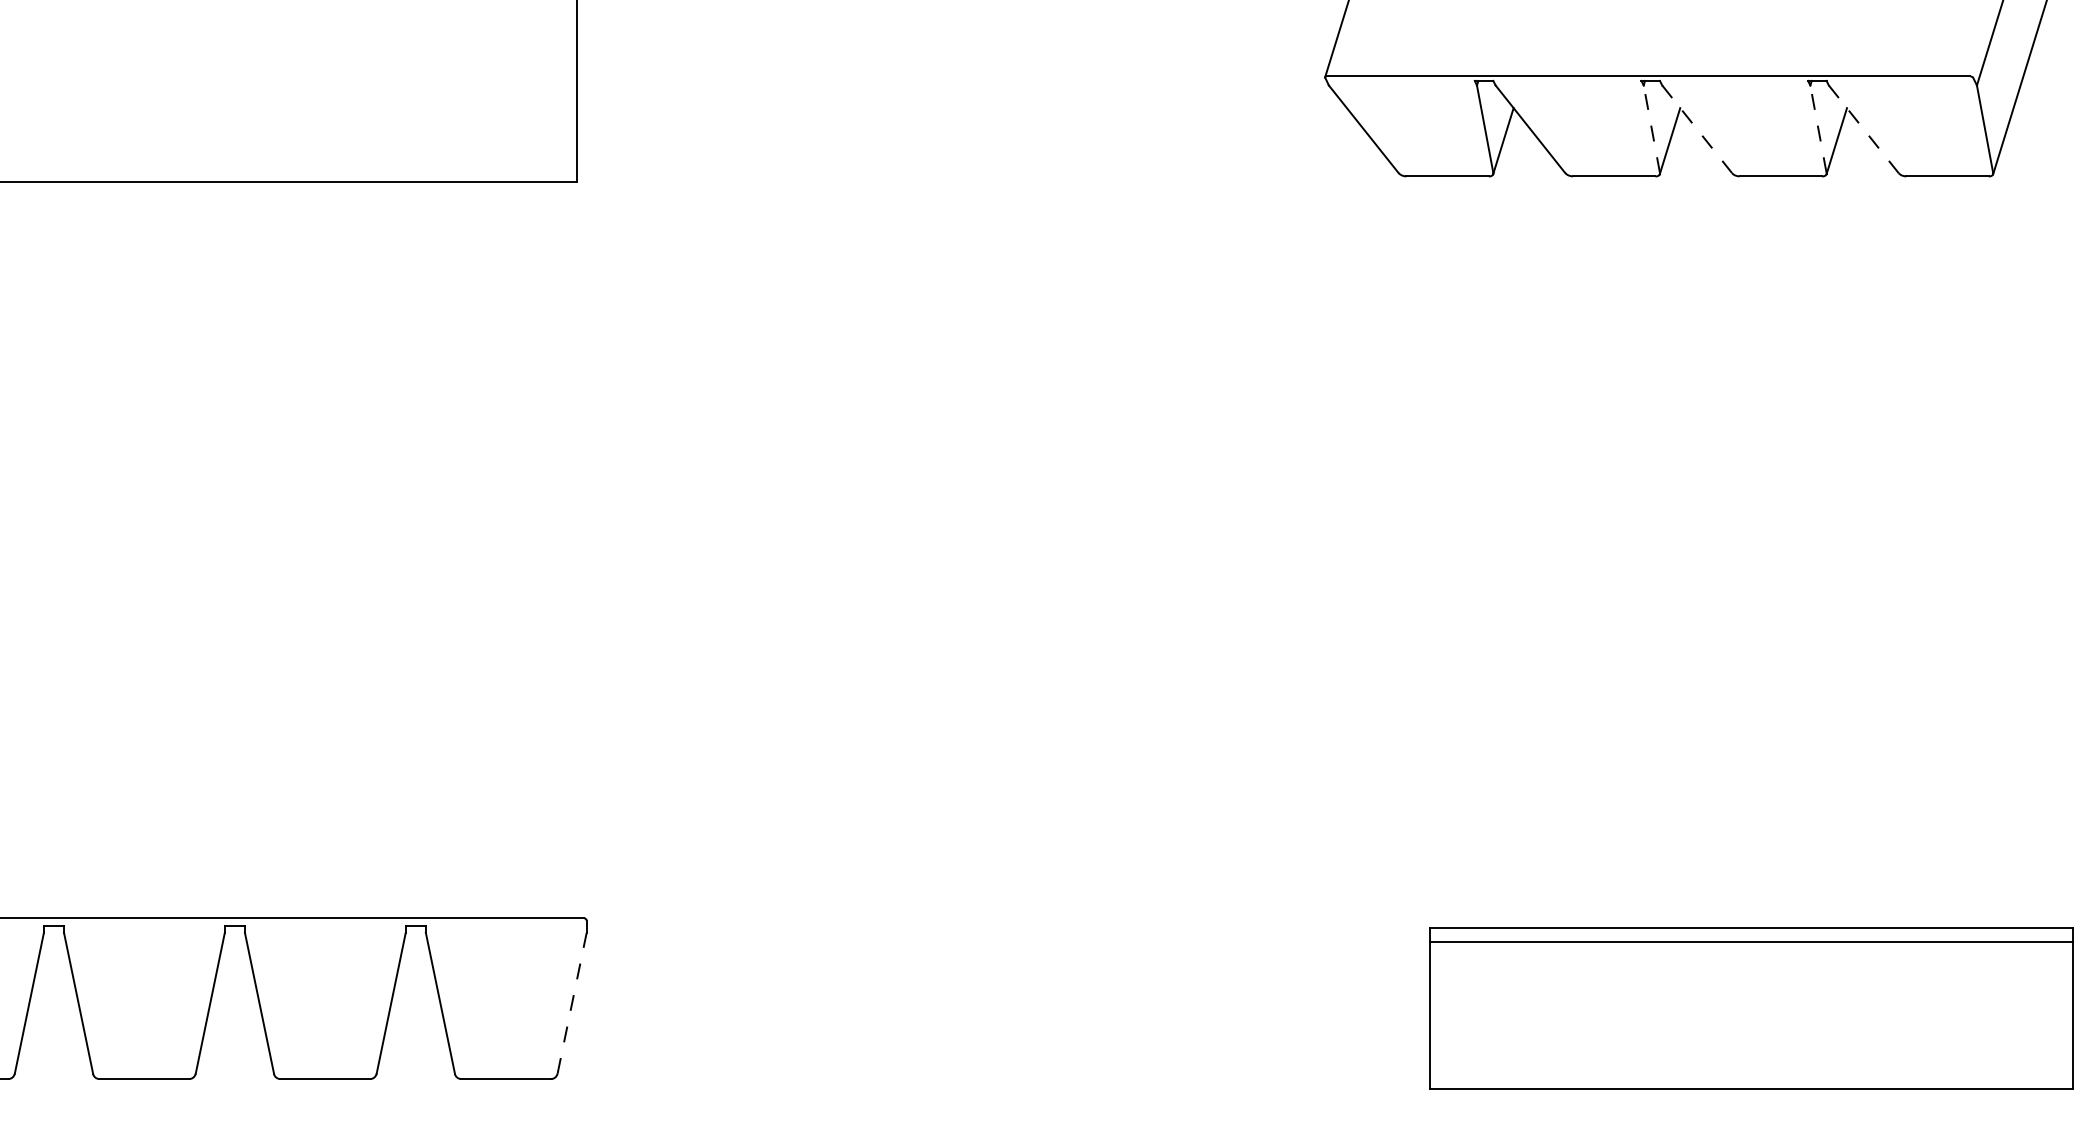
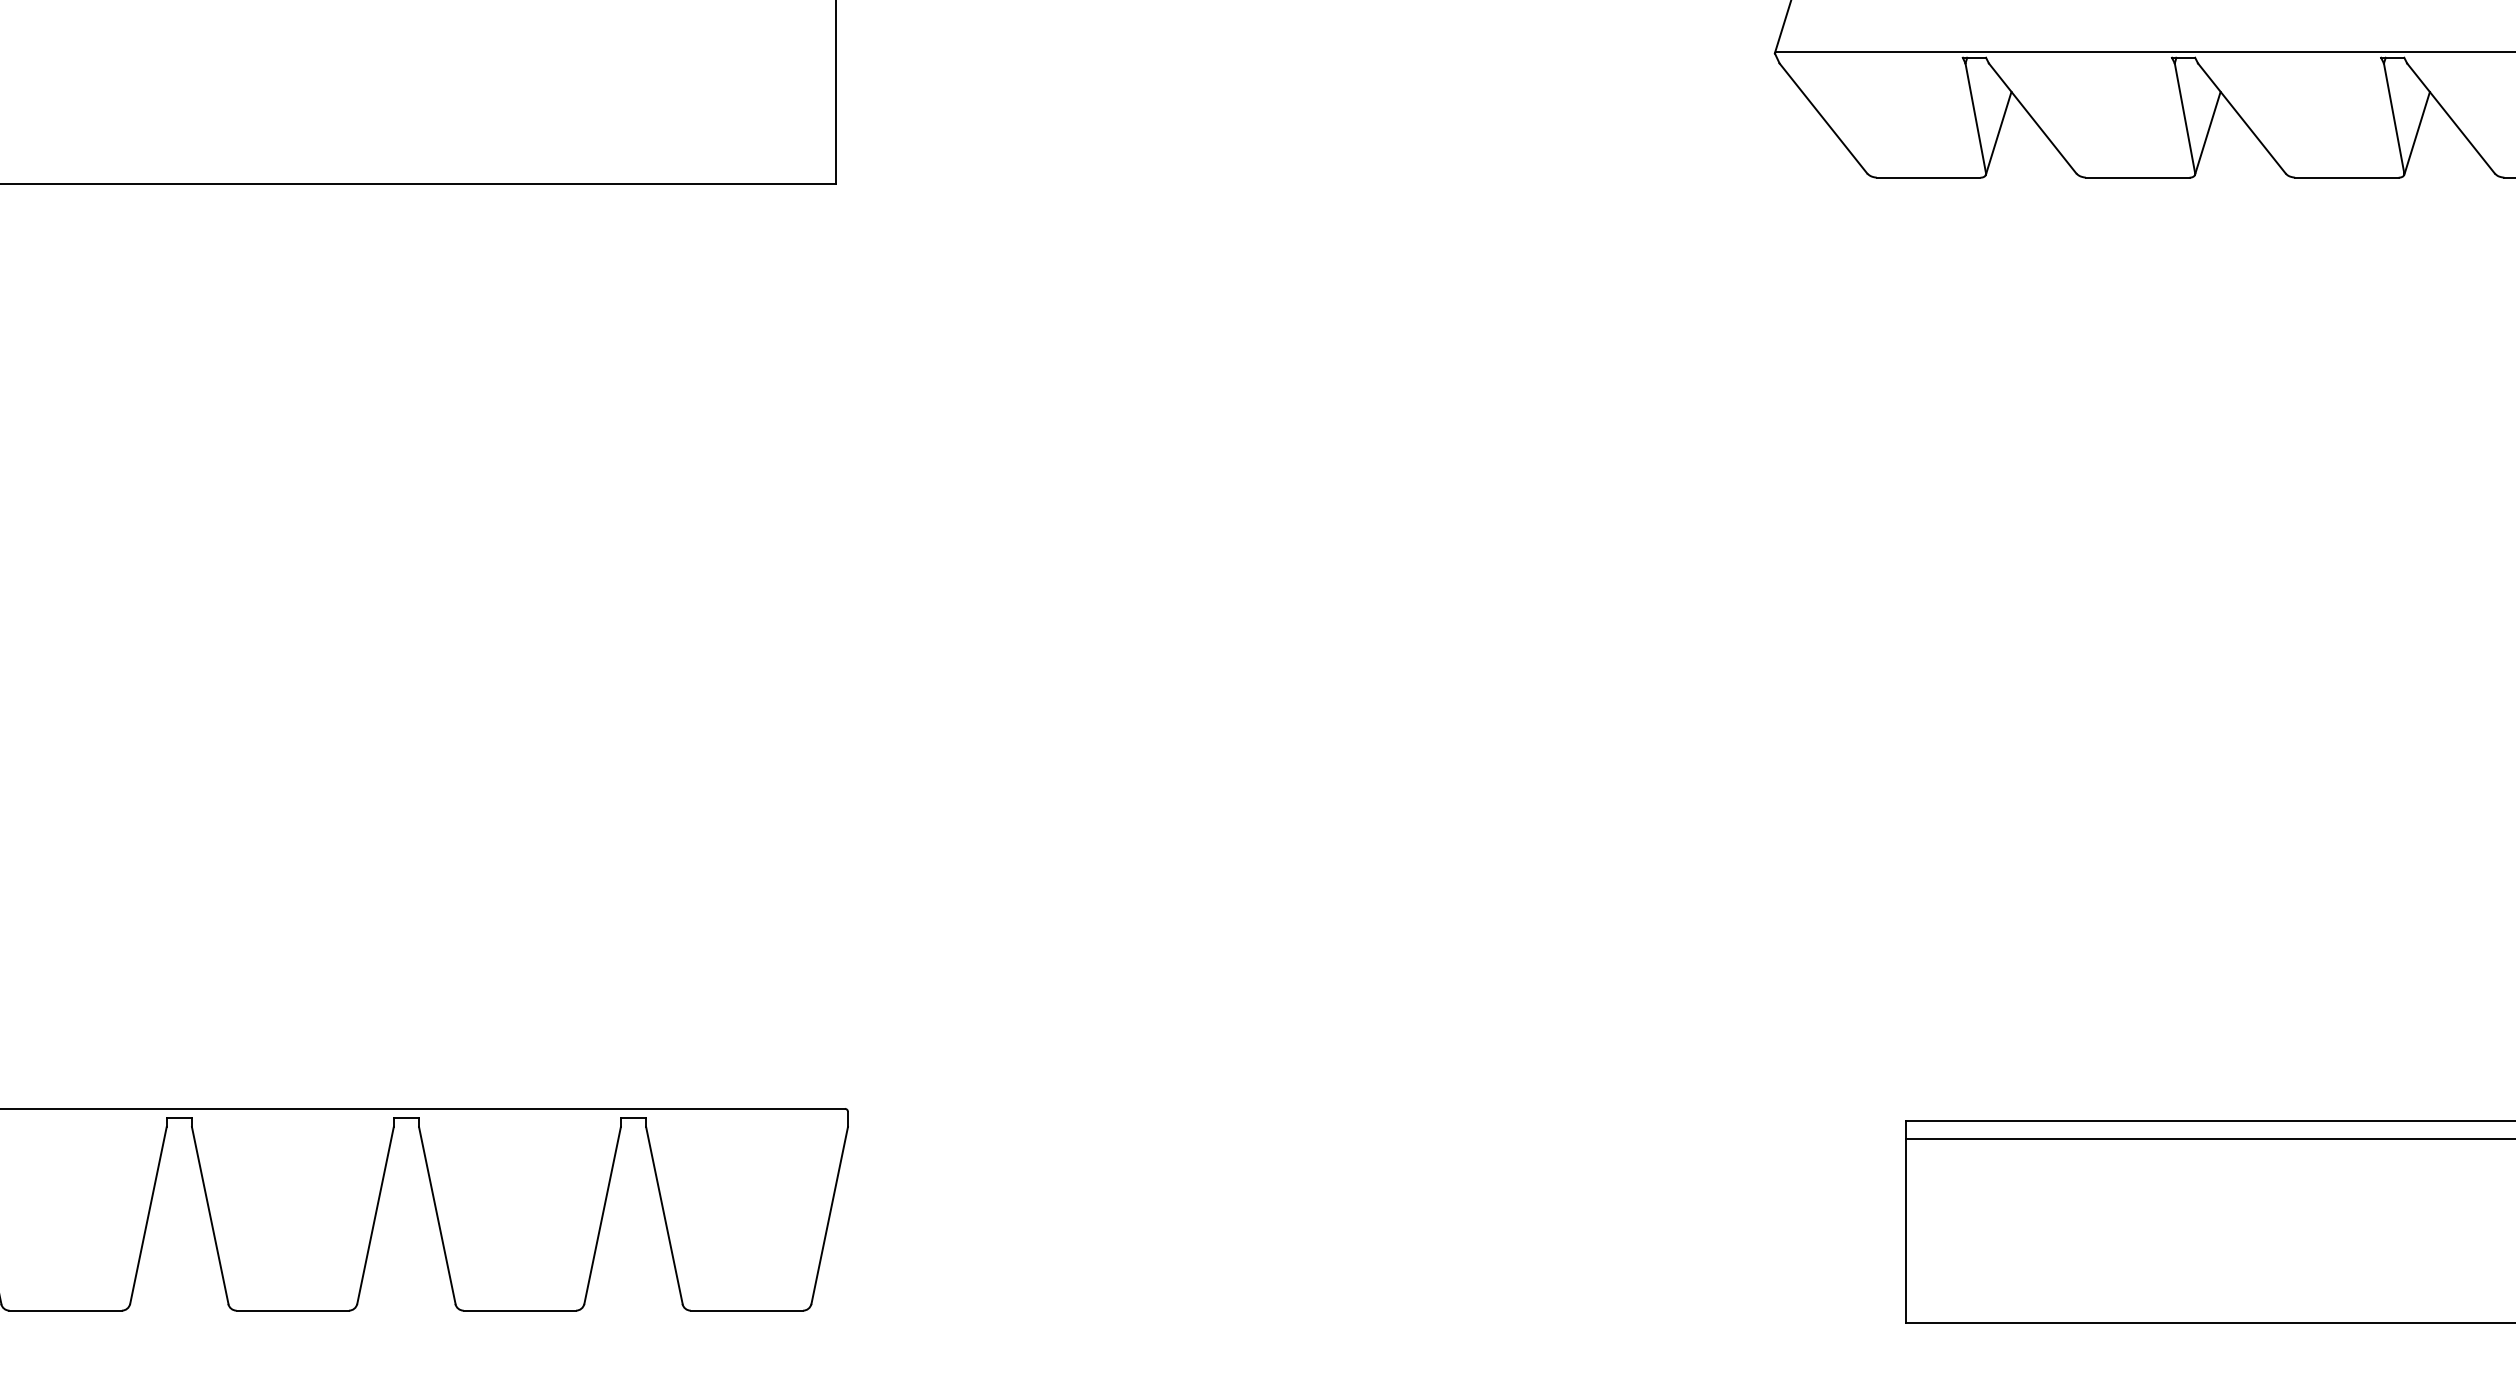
line: (1651, 129) -> (2184, 118), dashed -> solid
line: (1697, 129) -> (2242, 118), dashed -> solid
line: (1818, 129) -> (2394, 118), dashed -> solid
line: (1864, 129) -> (2451, 118), dashed -> solid
line: (572, 1002) -> (830, 1214), dashed -> solid

